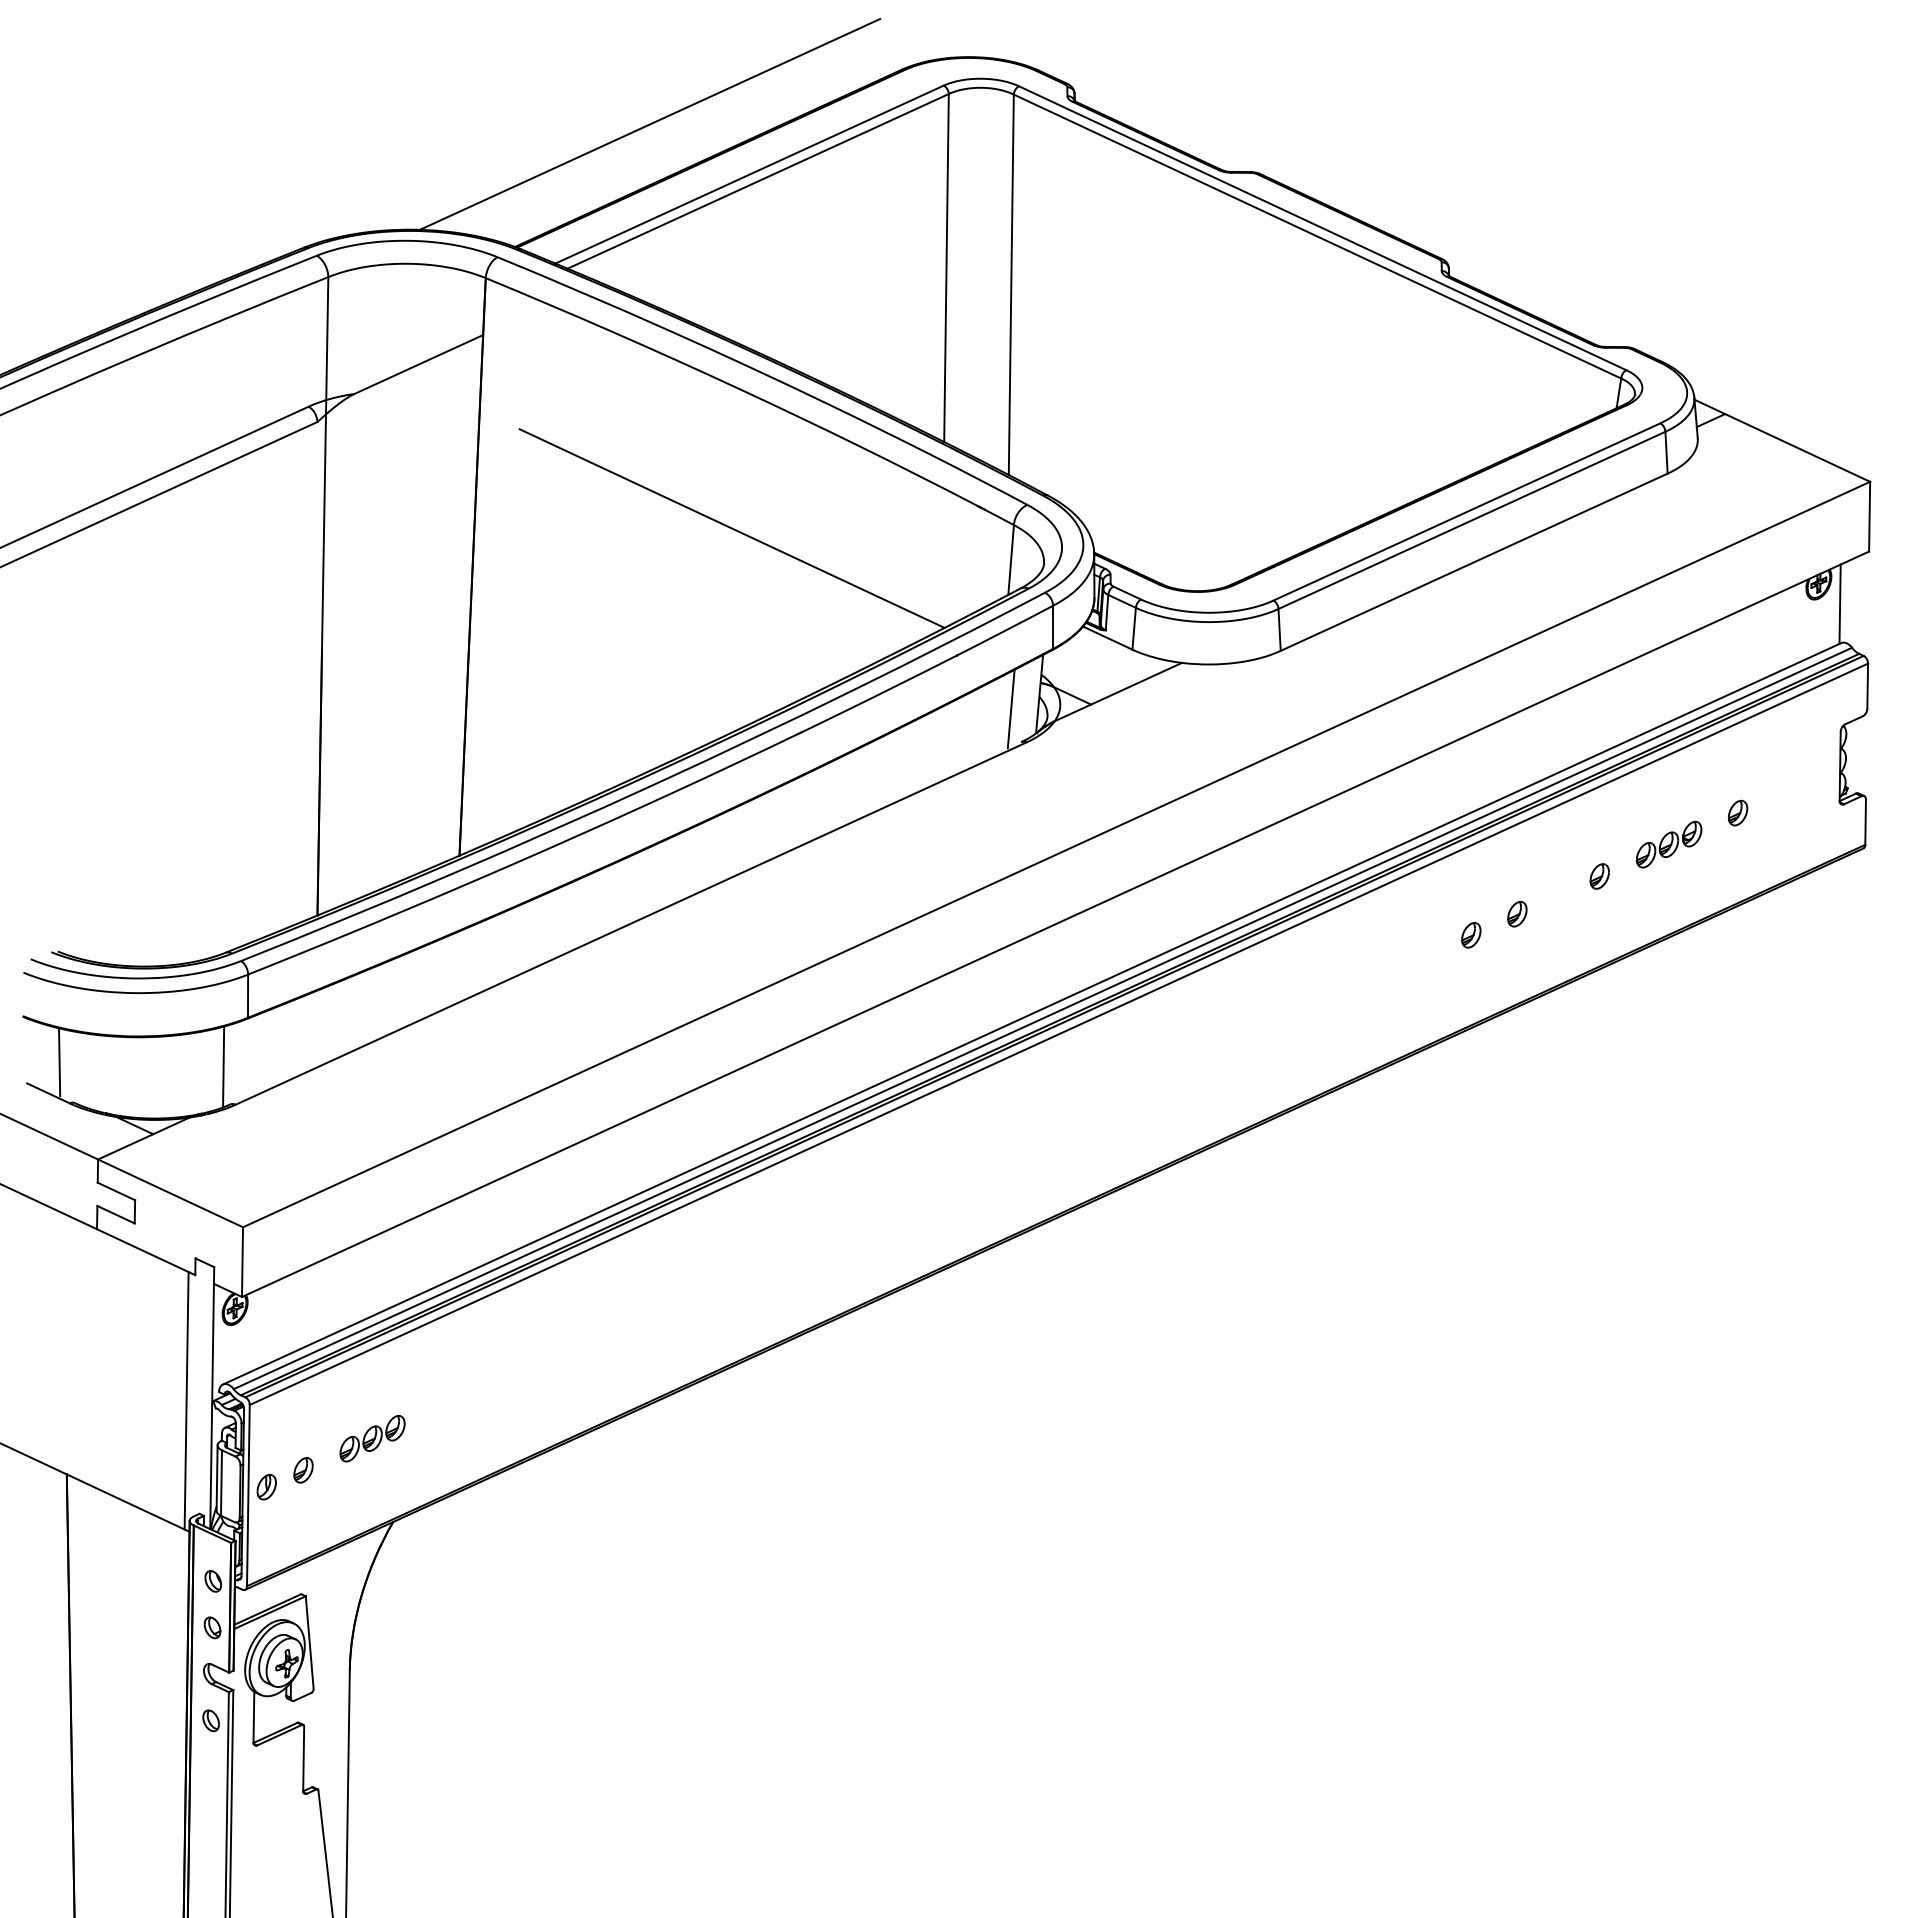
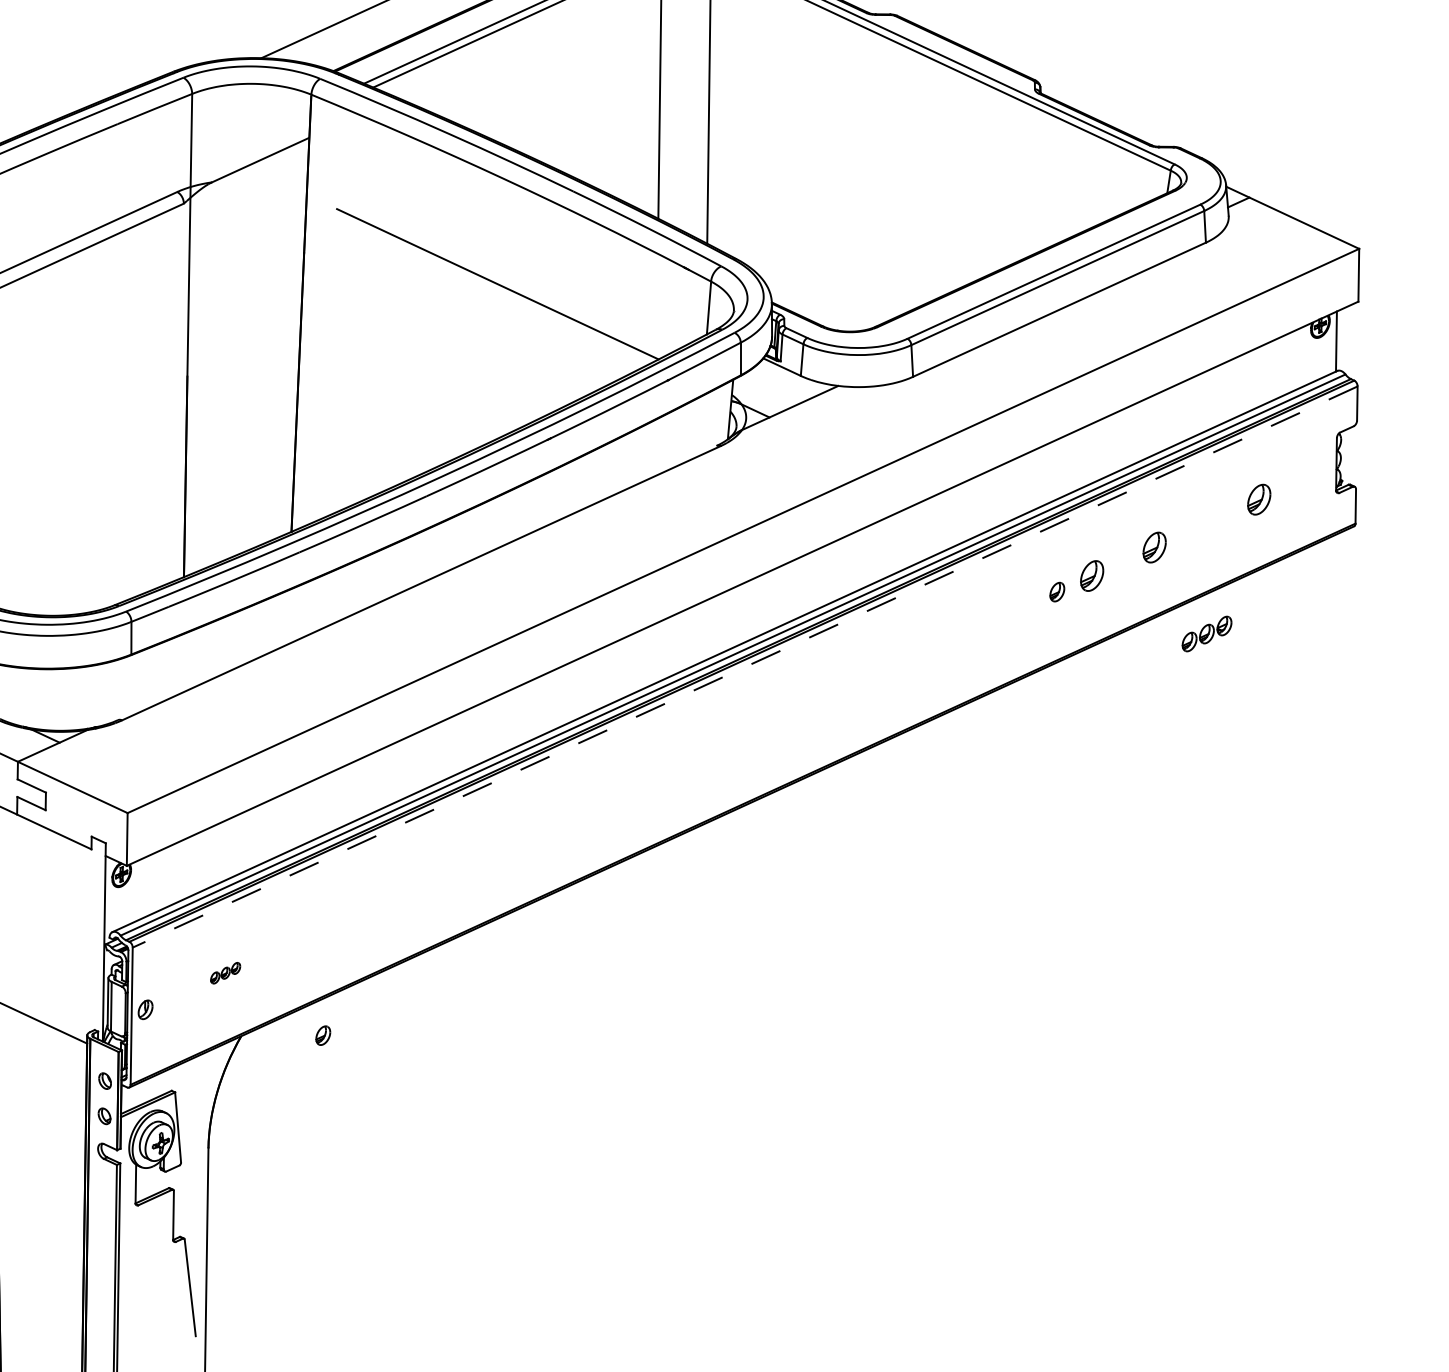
line: (1010, 708) -> (708, 420), removed
part: (1737, 812) -> (1258, 499), size x1.6
part: (1669, 844) -> (1207, 633), moved
part: (1599, 876) -> (1154, 547), size x1.6
part: (1517, 914) -> (1092, 576), size x1.6
line: (1058, 1034) -> (744, 667), solid -> dashed
line: (223, 1066) -> (112, 691), removed
line: (186, 1400) -> (84, 944), removed
part: (372, 1438) -> (225, 972), size x0.6
part: (303, 1470) -> (323, 1035), moved
part: (210, 1720) -> (103, 1186), removed

